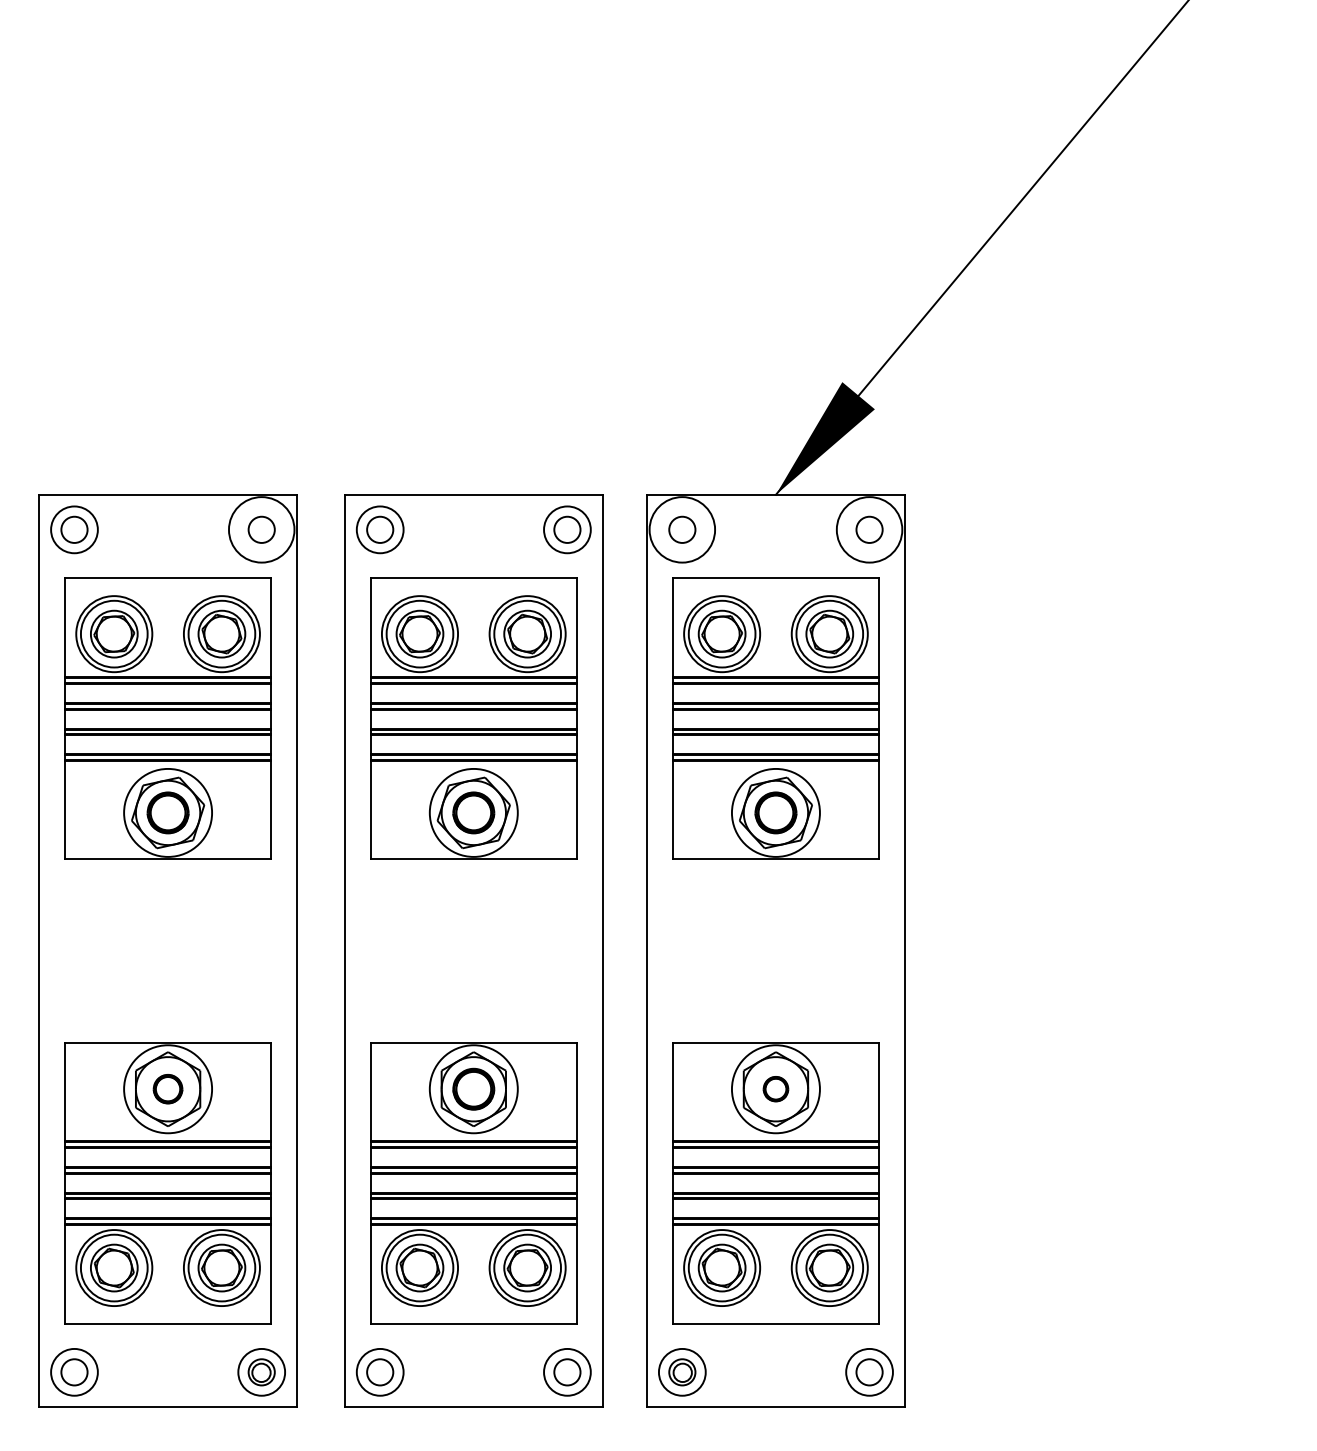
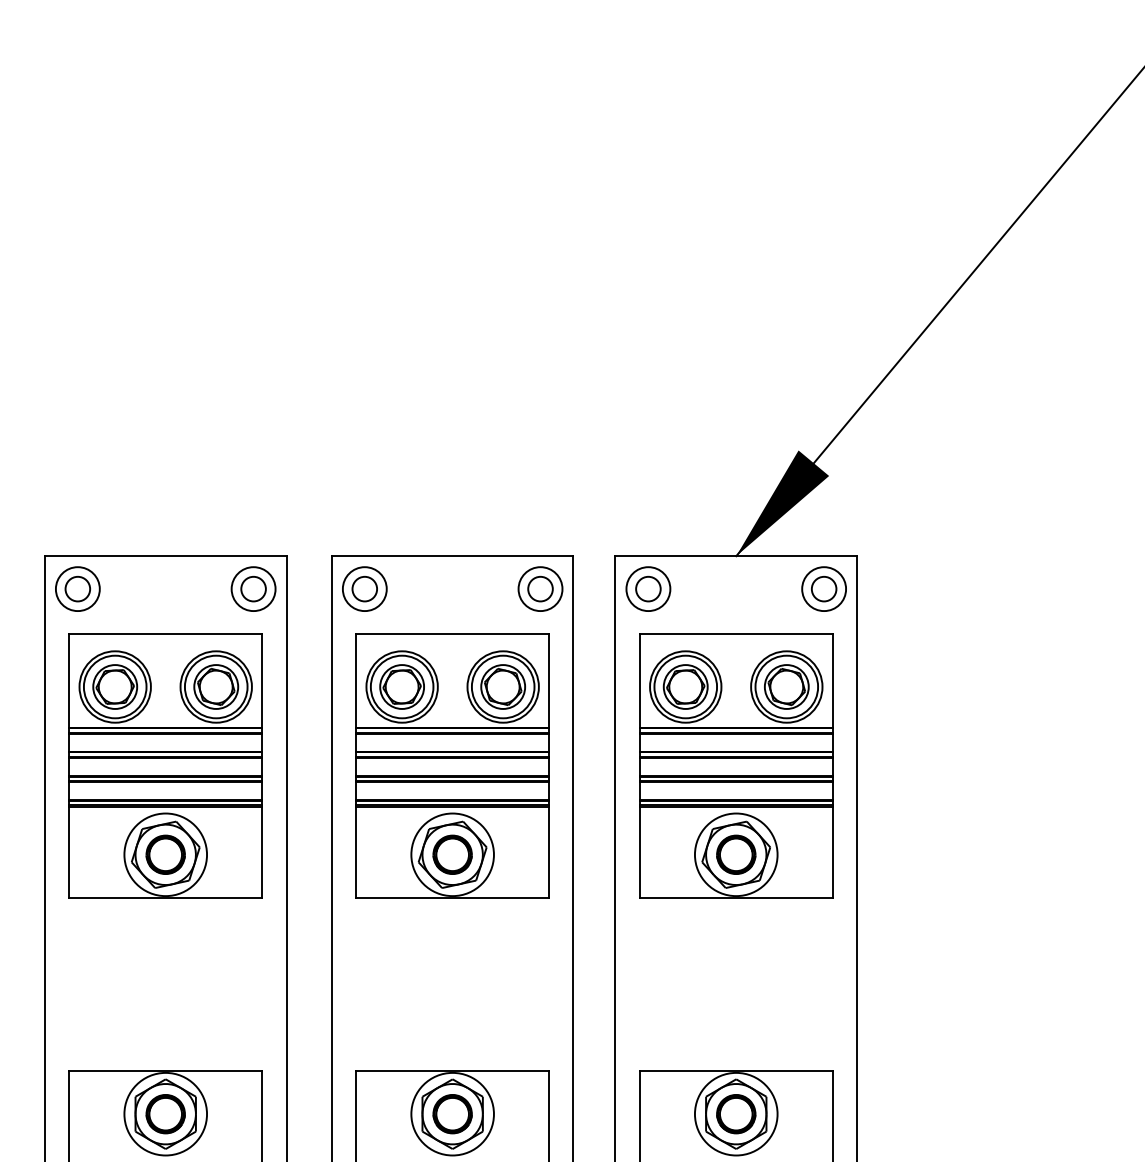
circle: (261, 529) -> (253, 588), size x0.71
circle: (681, 529) -> (647, 588), size x0.71
circle: (869, 529) -> (824, 588), size x0.71
part: (167, 1088) -> (165, 1113), size x1.43
part: (775, 1088) -> (735, 1113), size x1.67

